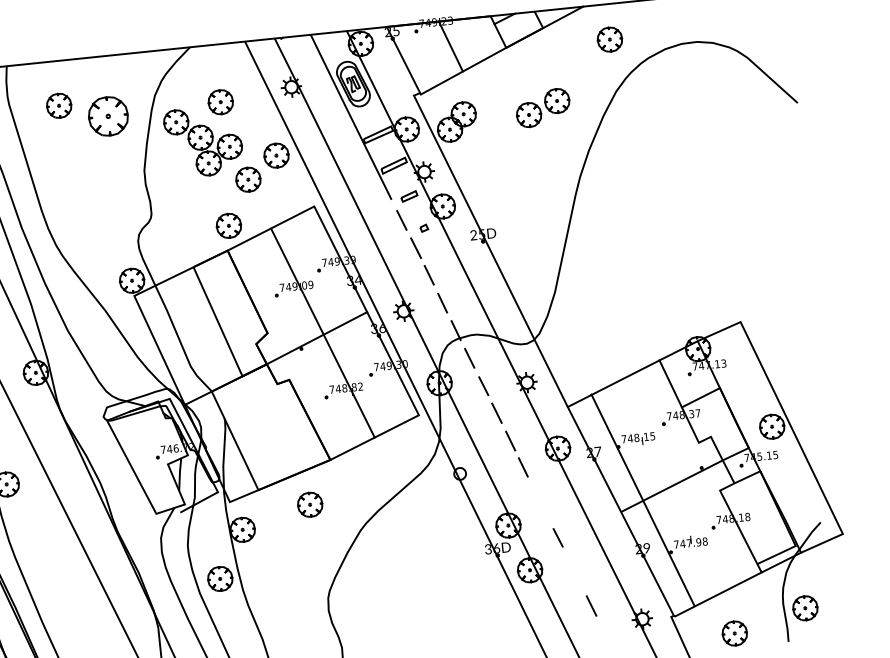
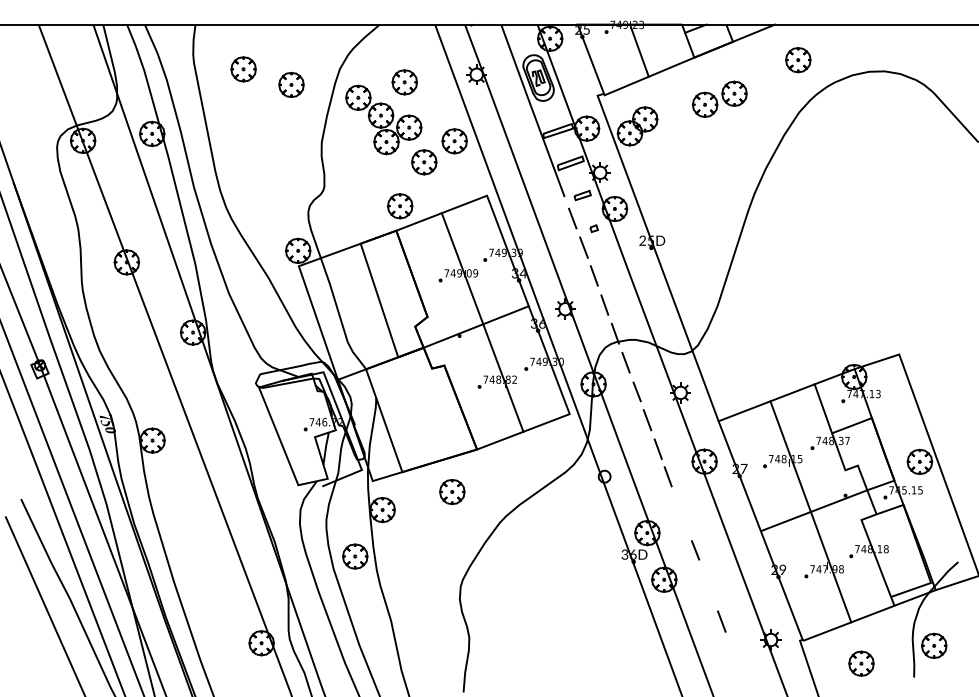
part: (542, 107) -> (719, 98), moved
part: (108, 115) -> (291, 84), size x0.62
line: (642, 500) -> (810, 511), moved

